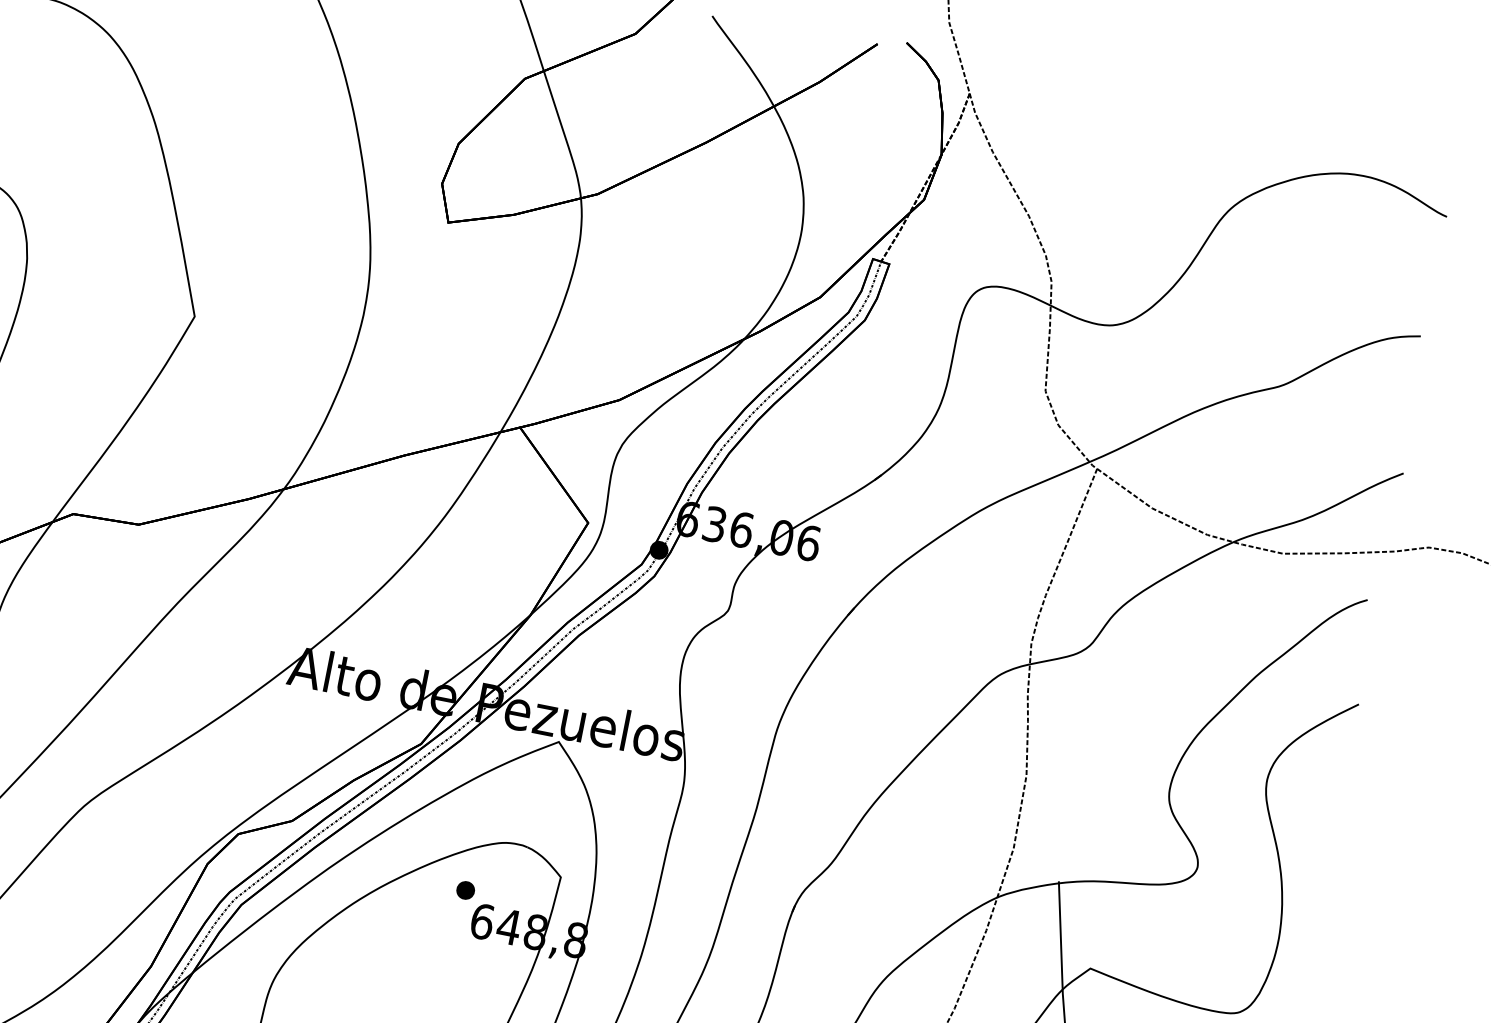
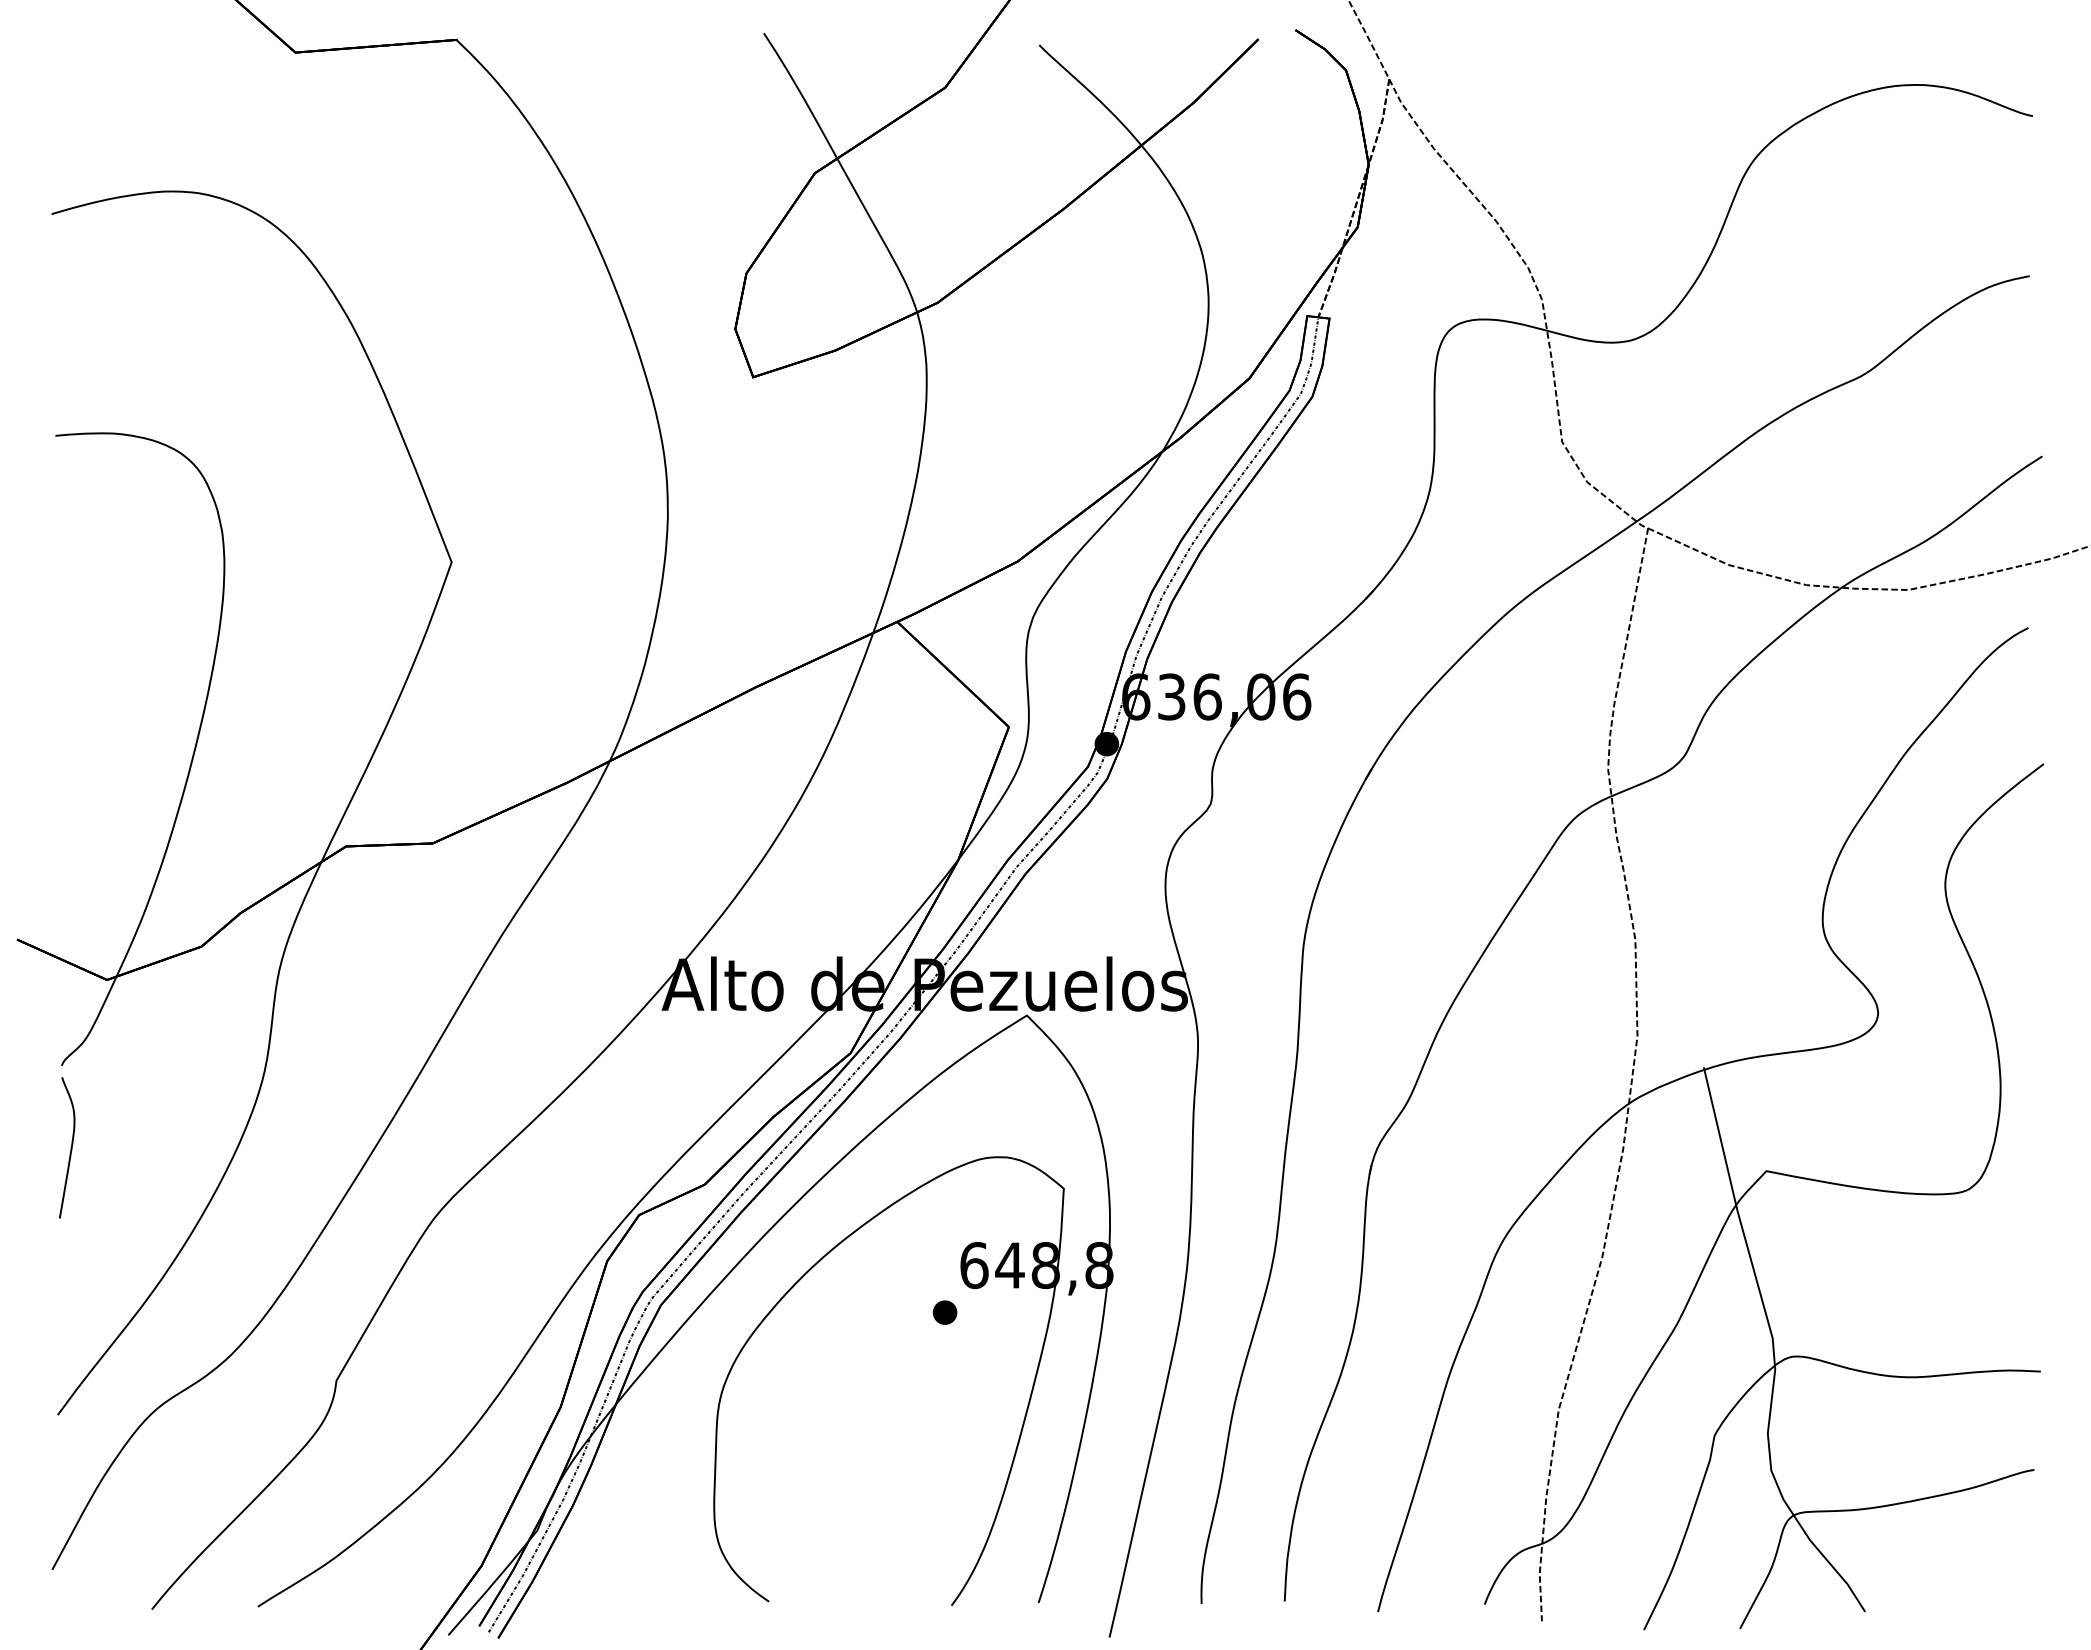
part: (465, 890) -> (944, 1312), moved

